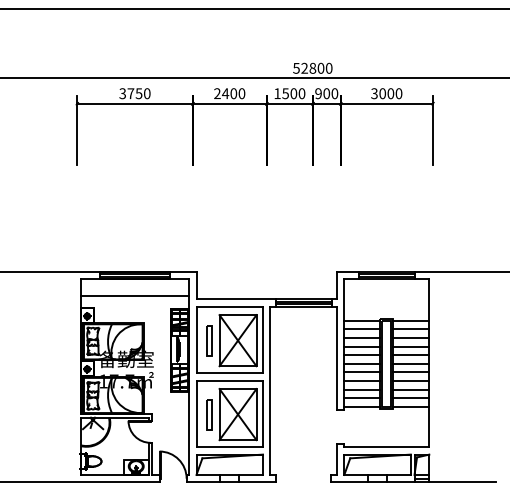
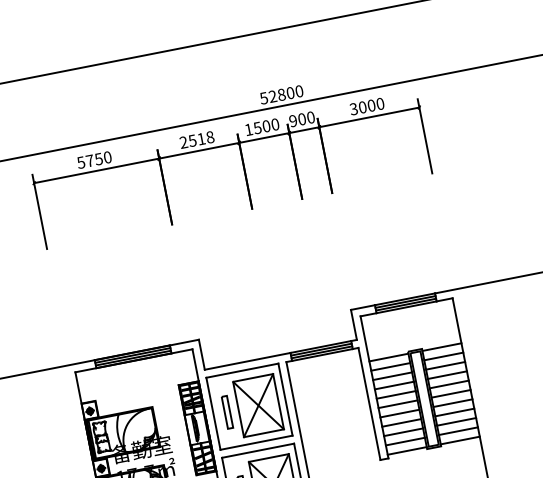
text: (122, 93) -> (80, 162), 3750 -> 5750
text: (233, 93) -> (201, 138), 2400 -> 2518
line: (135, 296) -> (138, 379), removed

